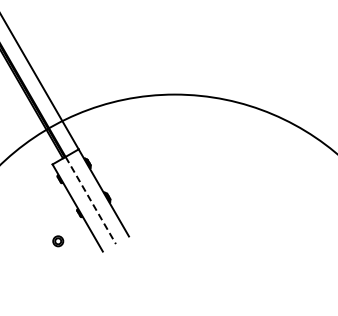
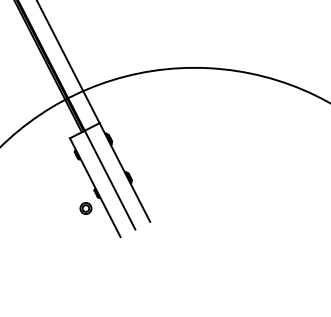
line: (91, 200) -> (110, 180), dashed -> solid
part: (58, 241) -> (86, 208), moved

